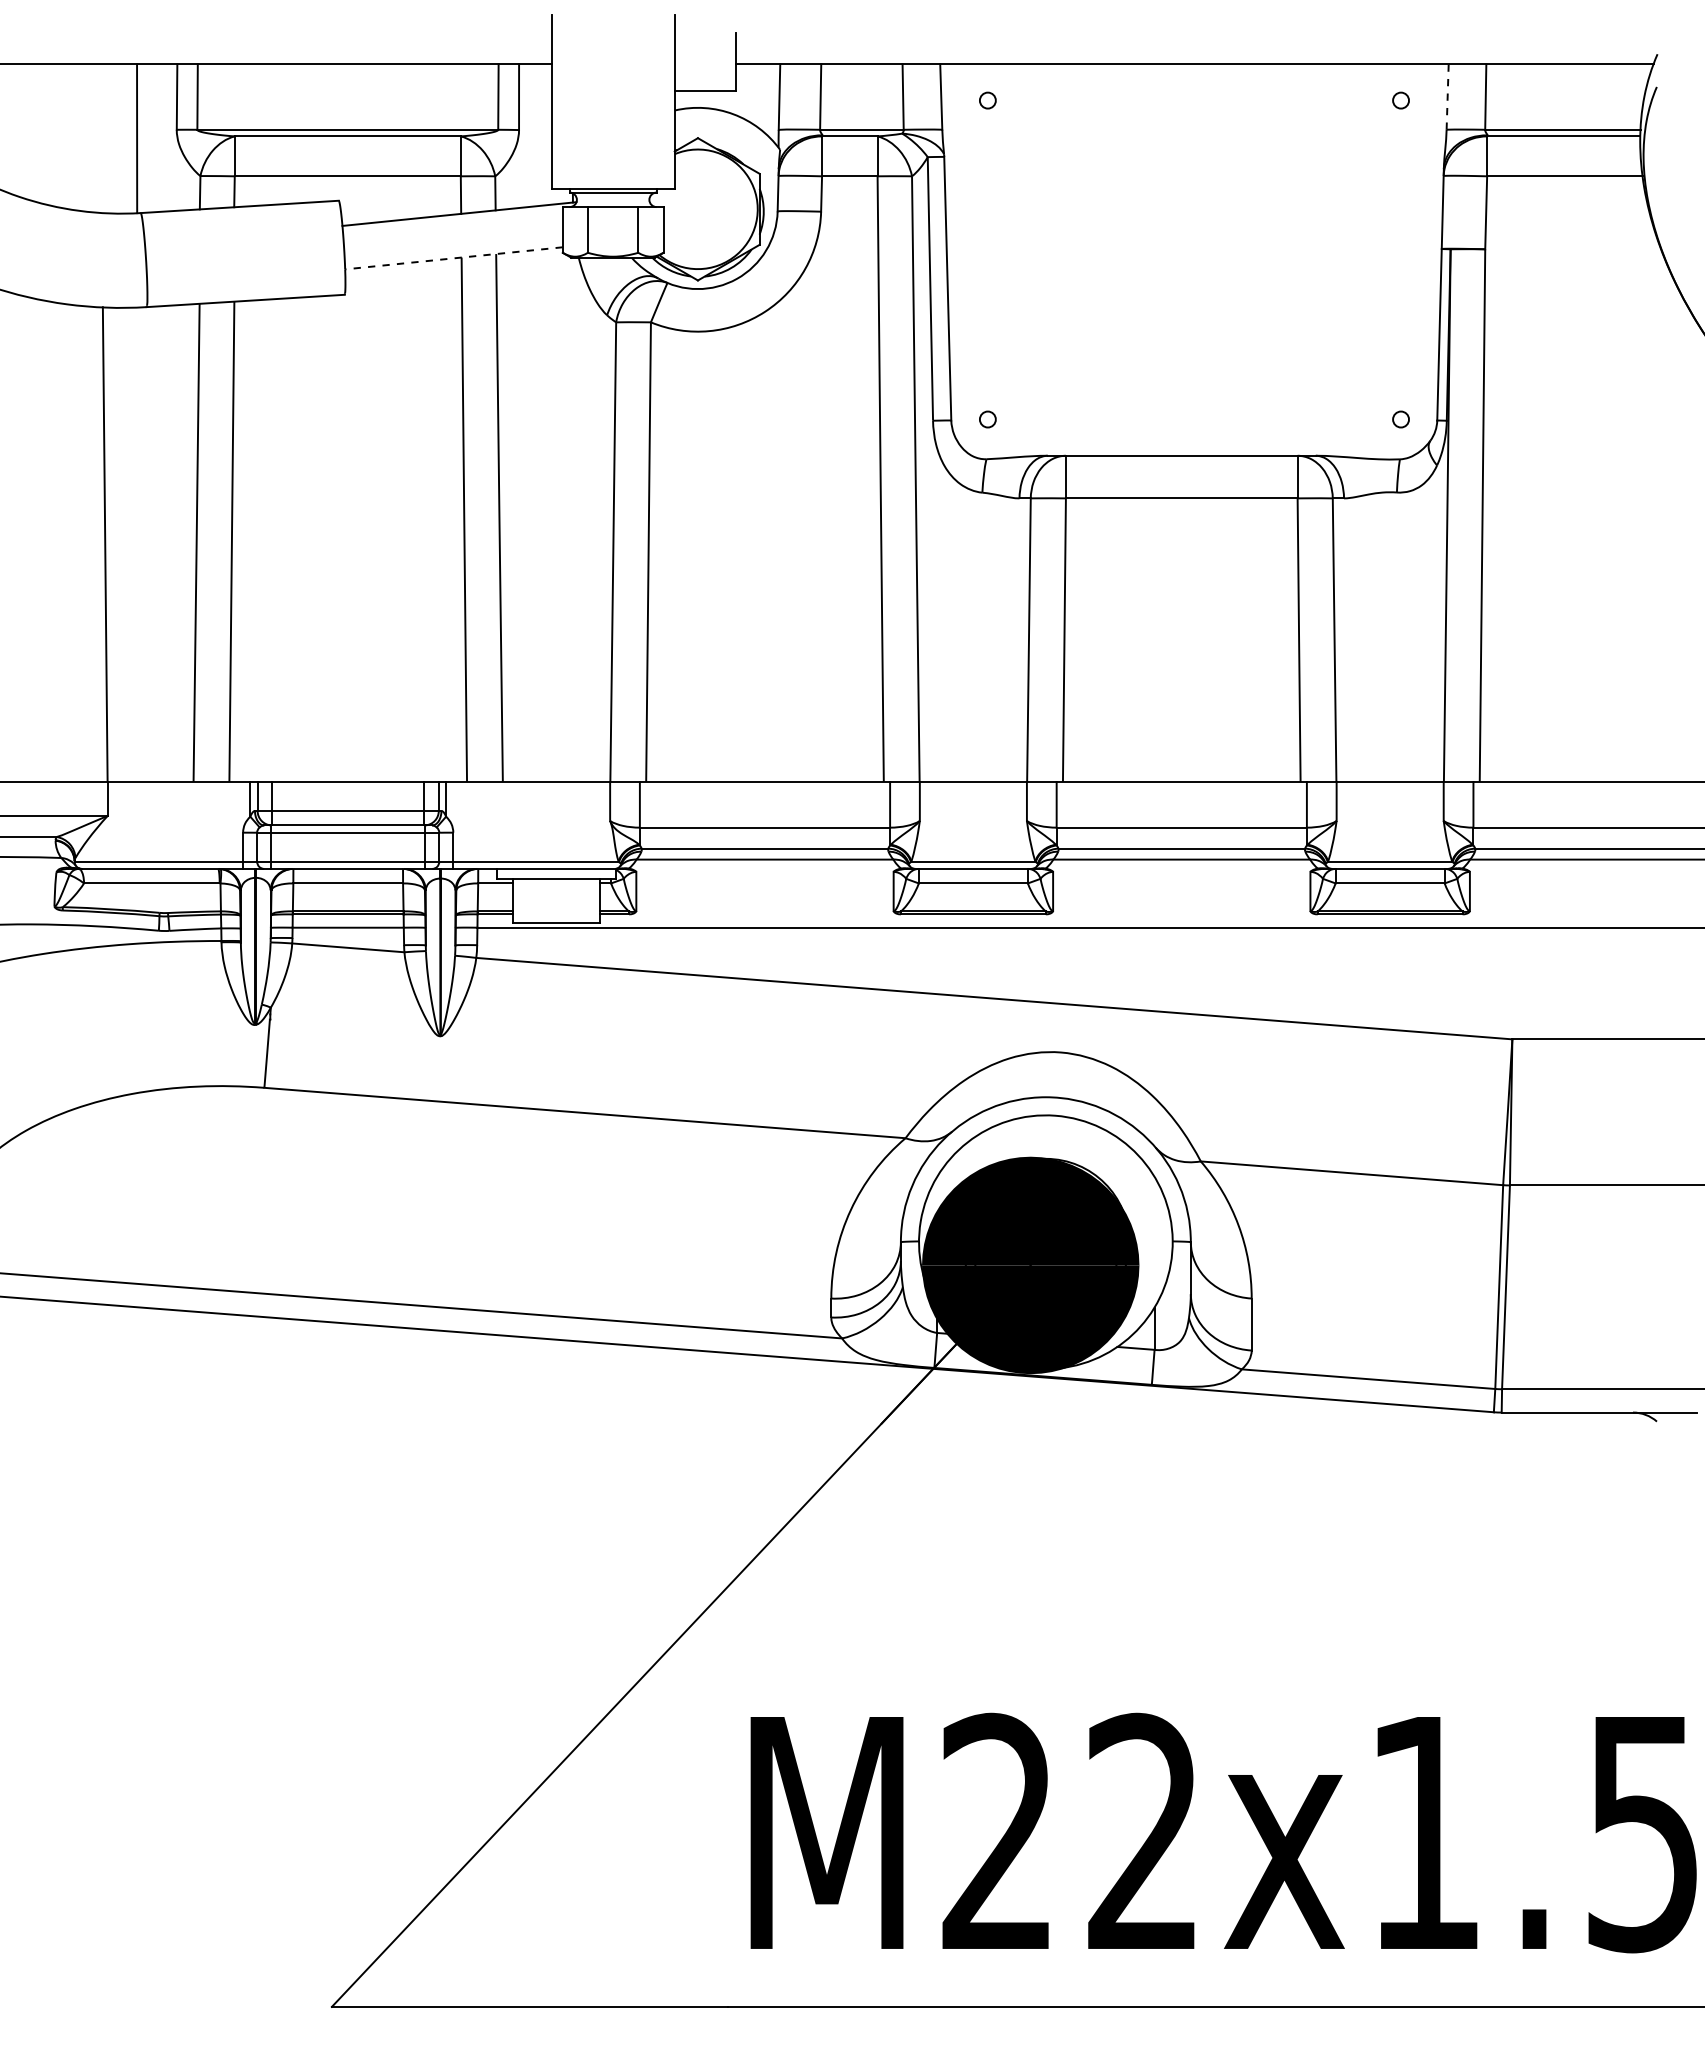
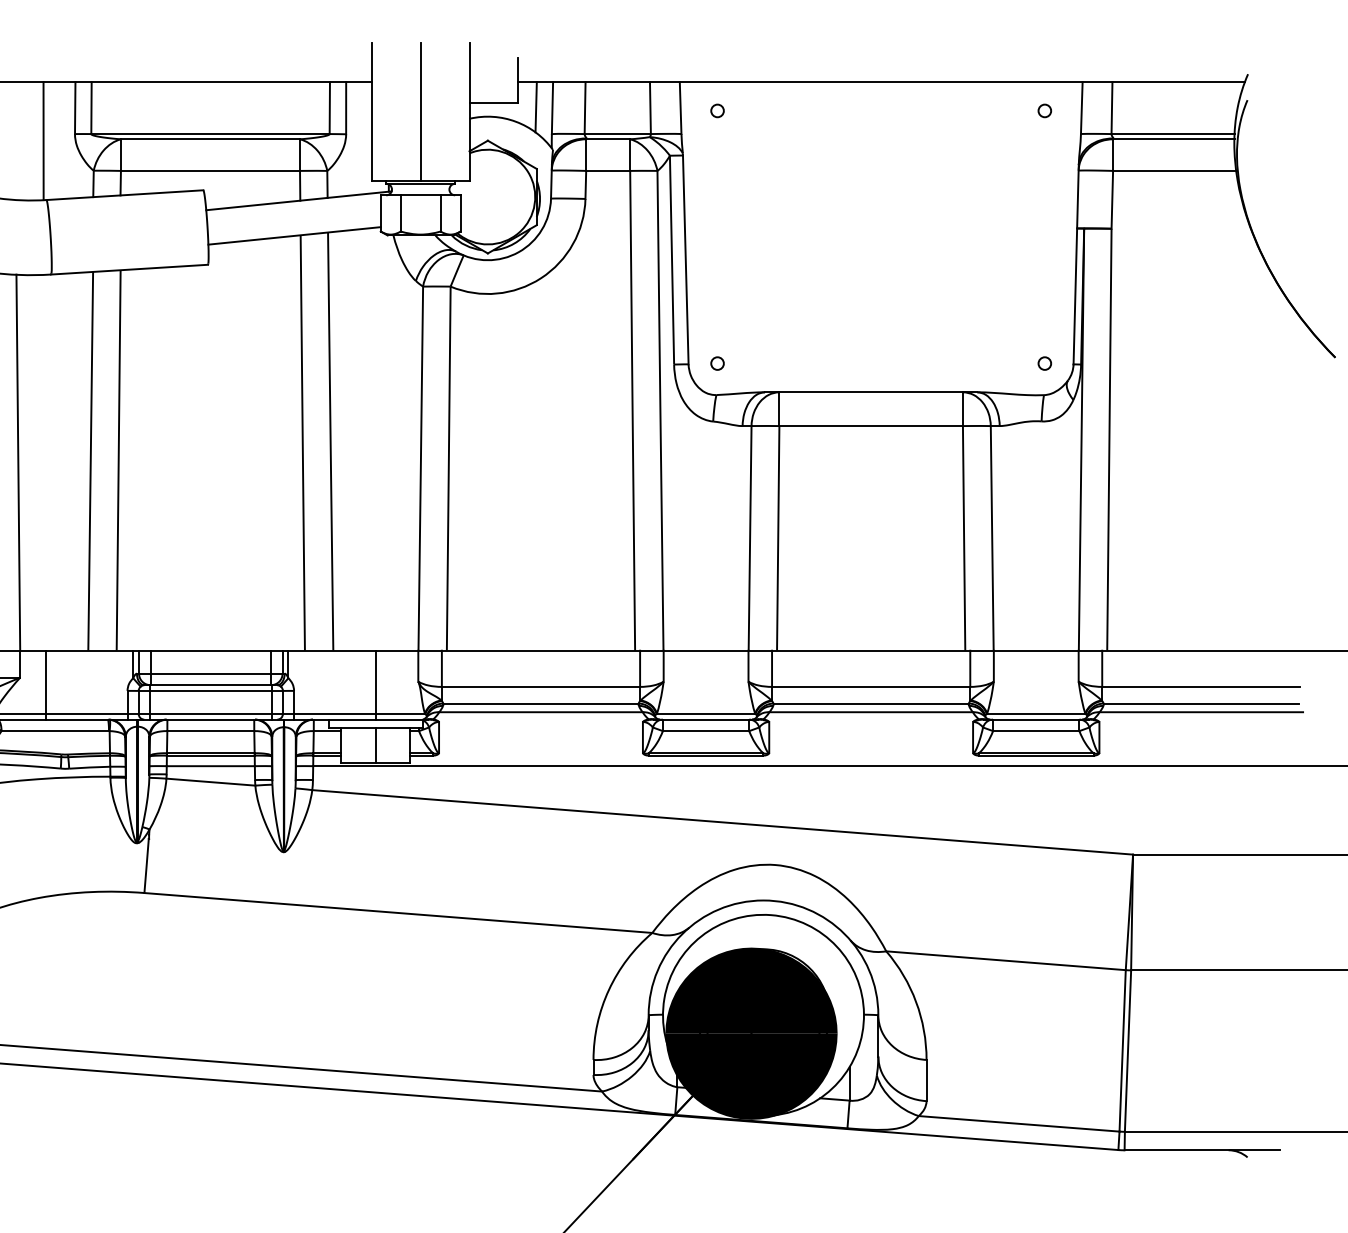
line: (758, 95) -> (535, 106), added
line: (1447, 97) -> (1081, 108), dashed -> solid
line: (613, 102) -> (420, 112), added
line: (453, 258) -> (294, 236), dashed -> solid
line: (139, 824) -> (45, 684), added
line: (556, 824) -> (375, 684), added
line: (556, 901) -> (375, 745), added

